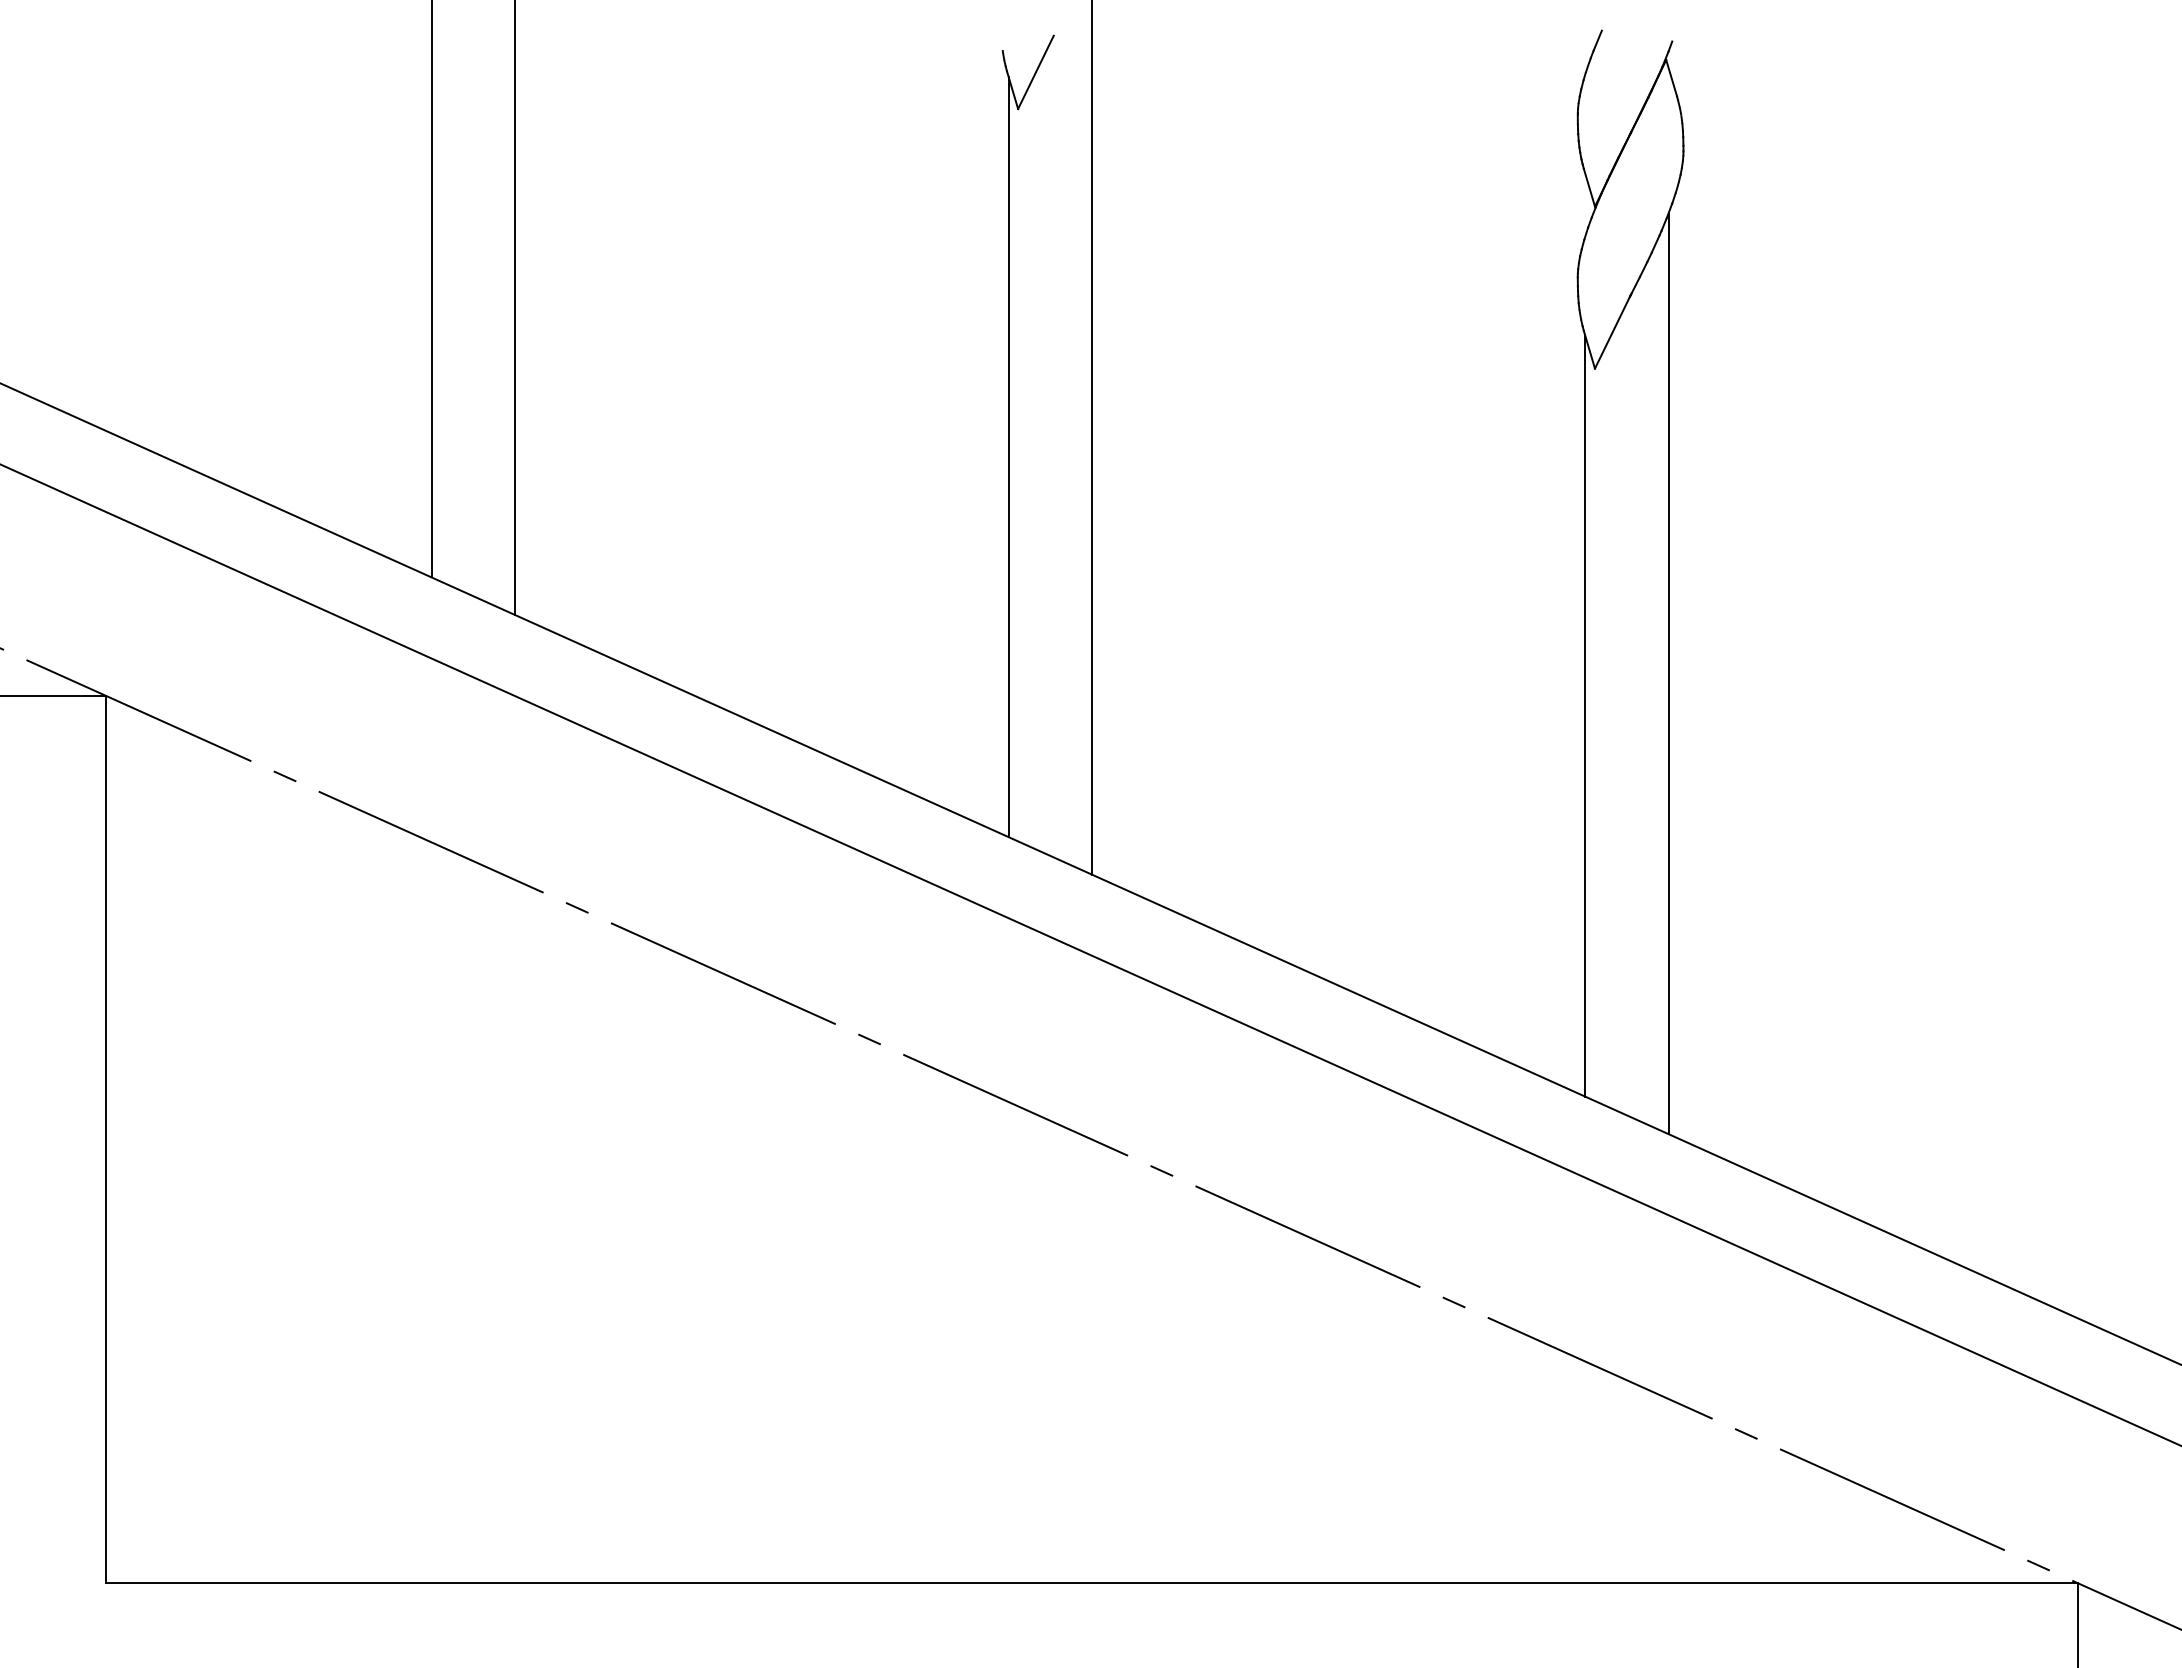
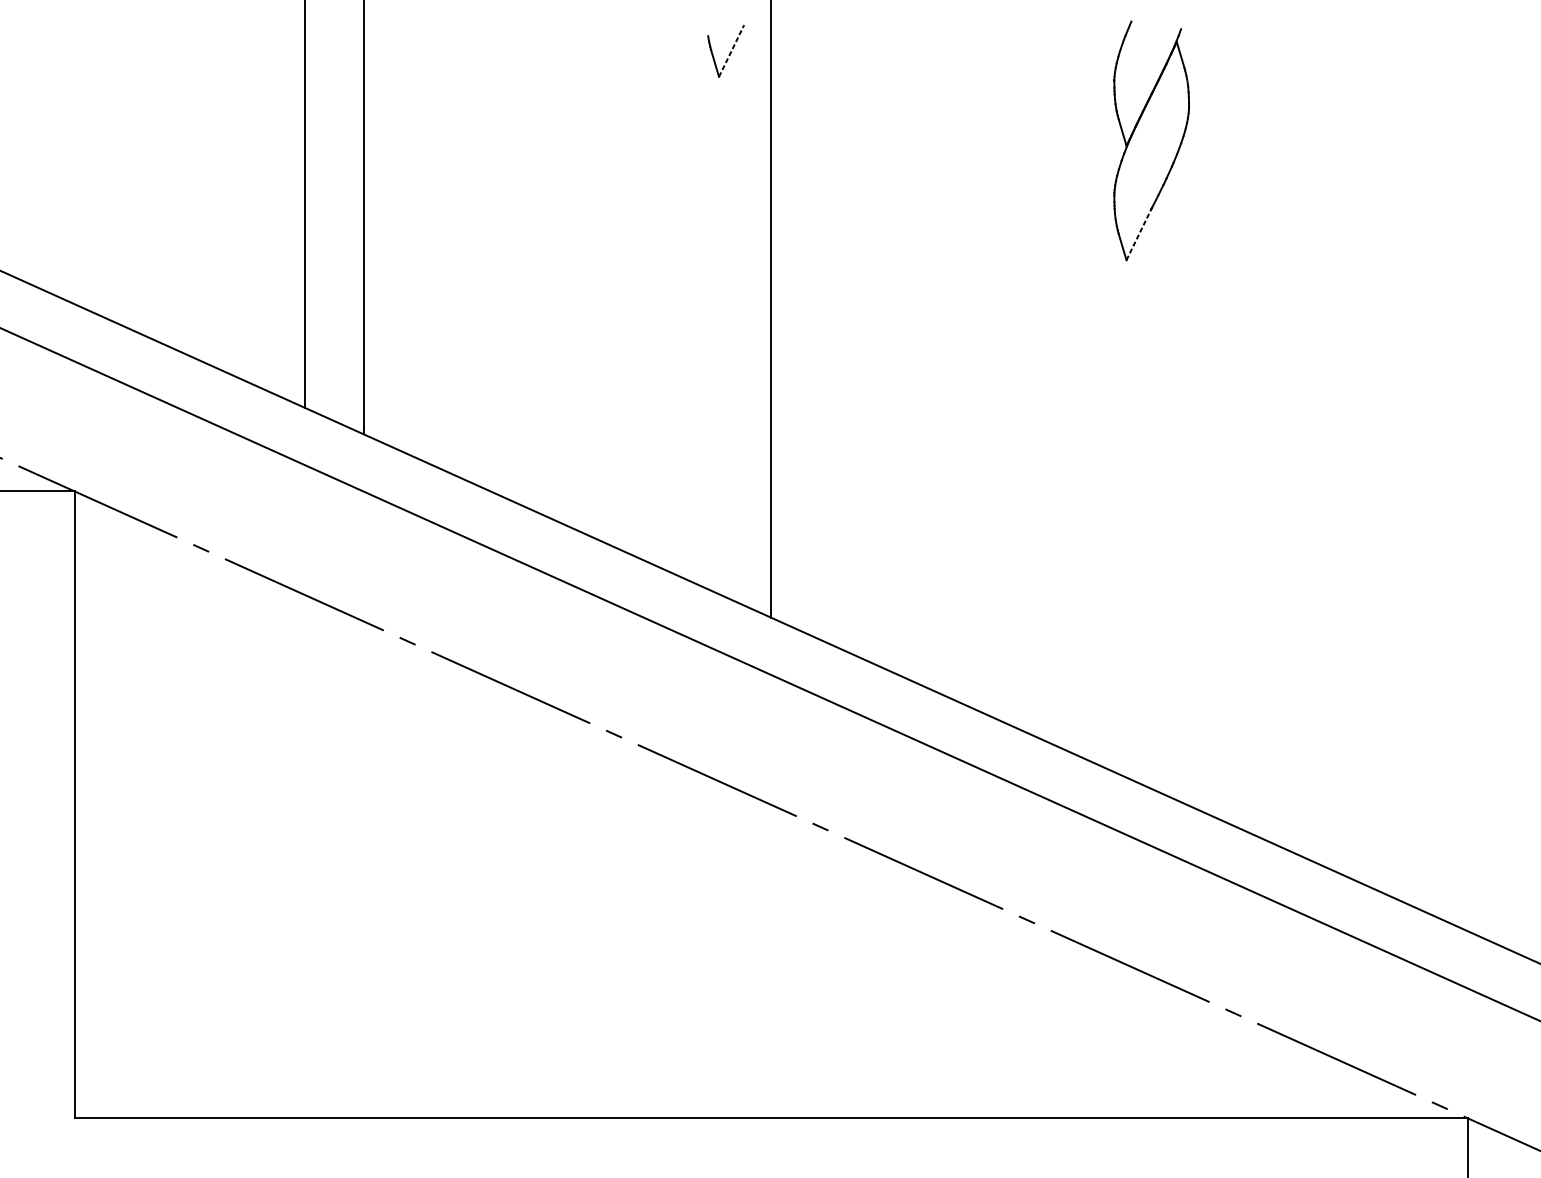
line: (1035, 72) -> (731, 51), solid -> dashed
line: (1612, 332) -> (1138, 234), solid -> dashed
line: (1008, 456) -> (712, 322), removed
line: (1669, 674) -> (1179, 476), removed
line: (1585, 716) -> (1119, 505), removed

